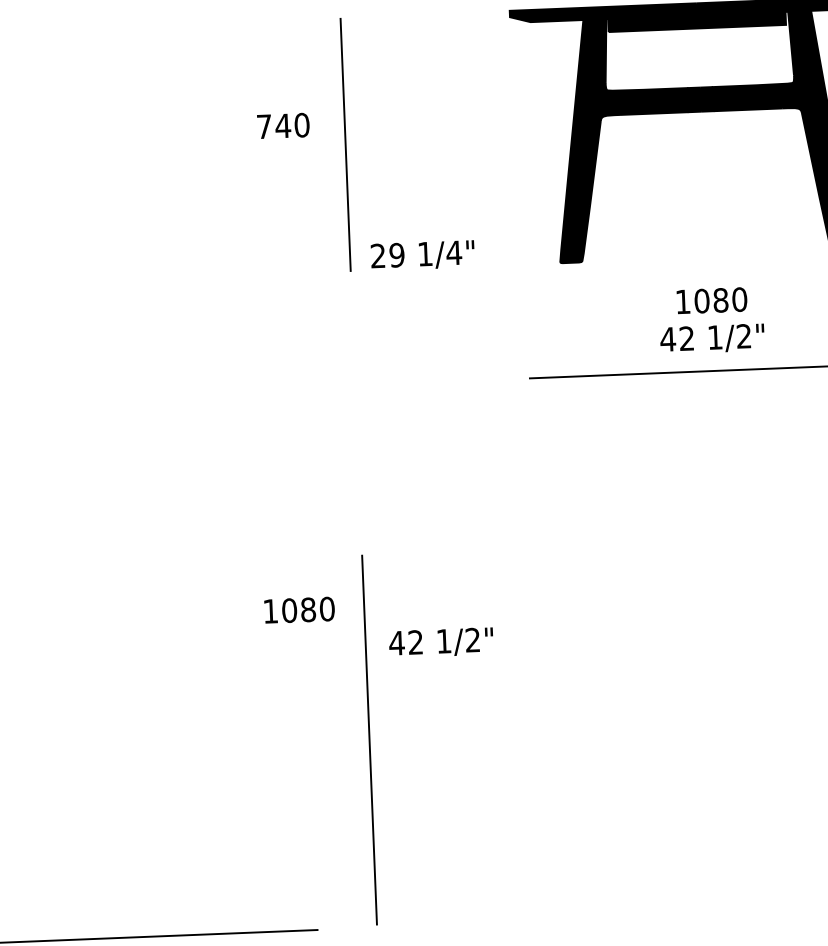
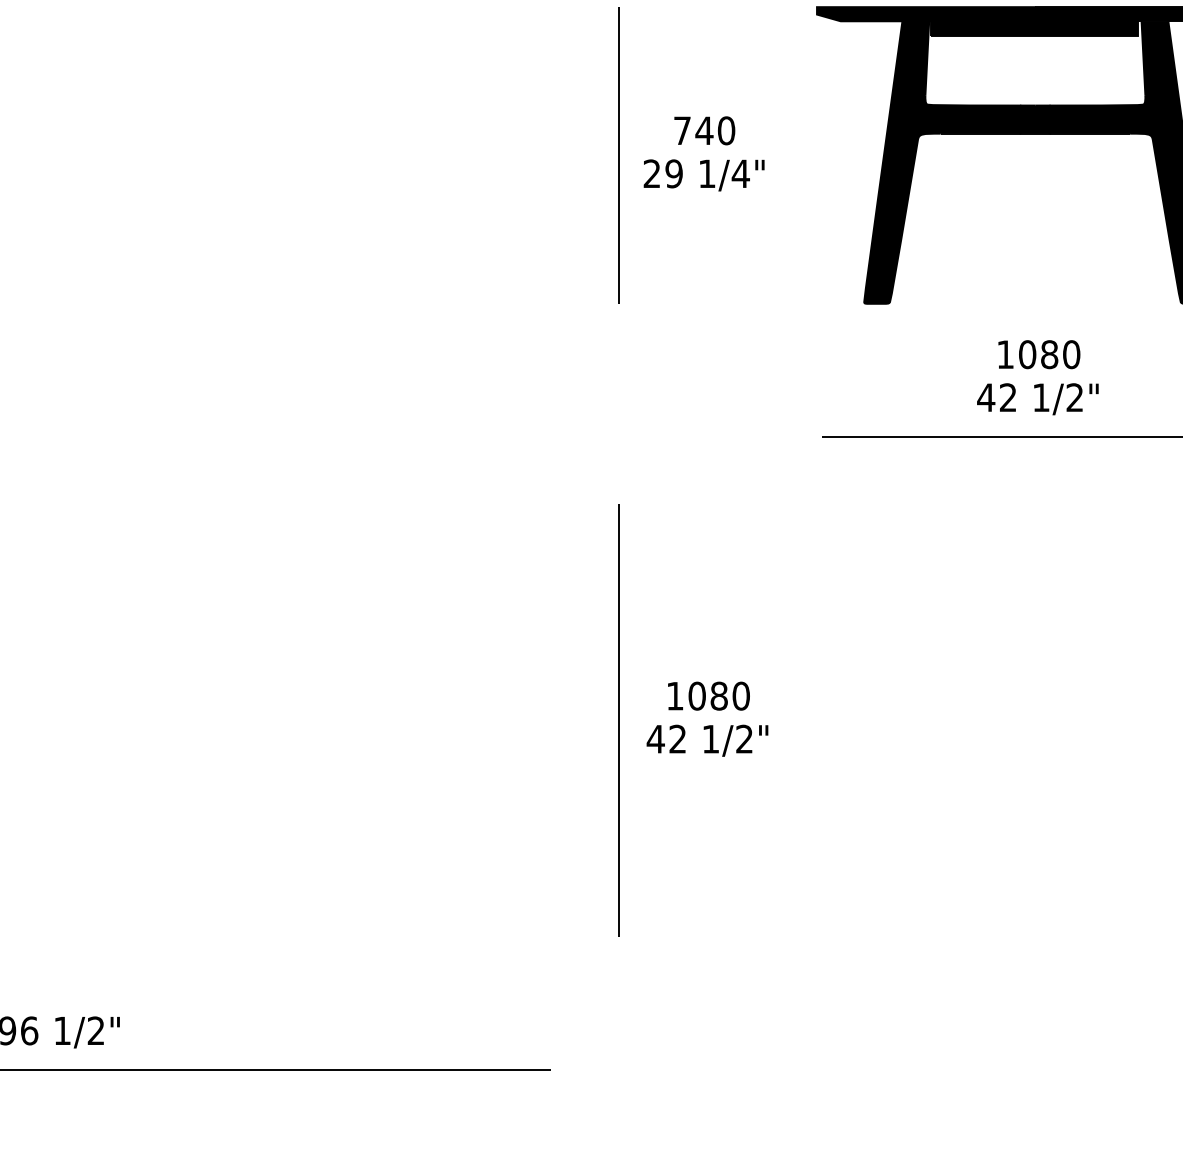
text: (283, 125) -> (704, 130), moved
text: (422, 255) -> (703, 175), moved
text: (299, 609) -> (708, 695), moved
line: (368, 739) -> (618, 720), moved

